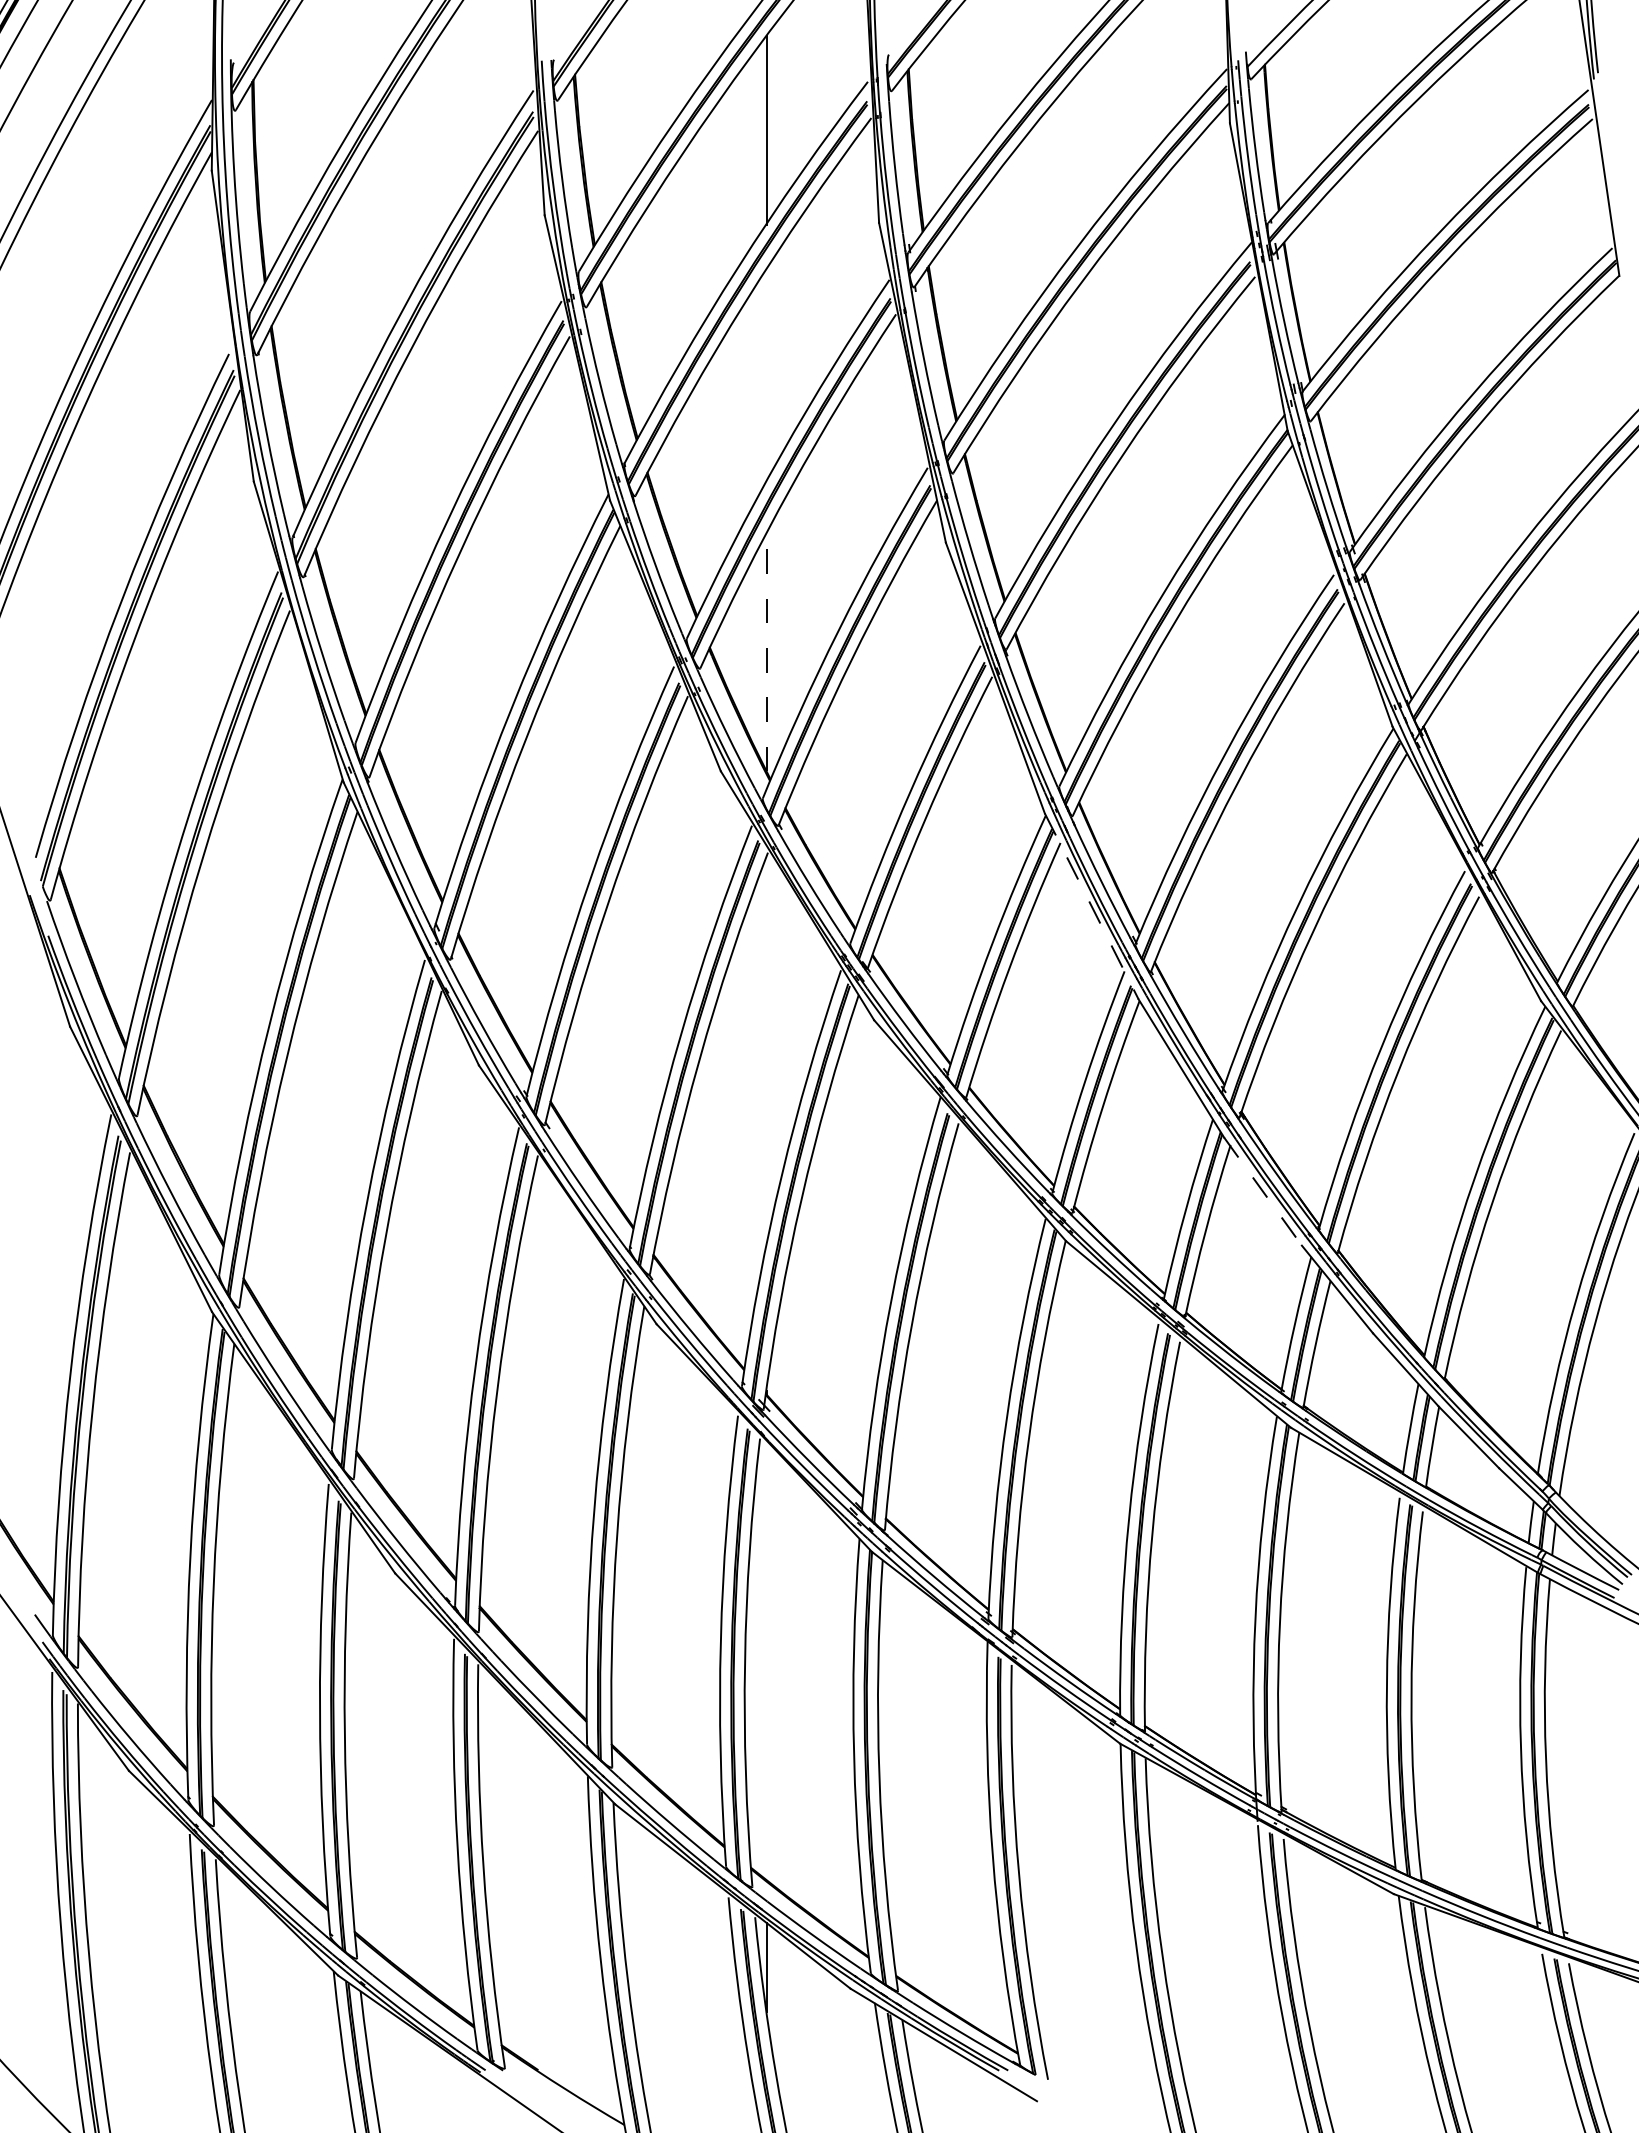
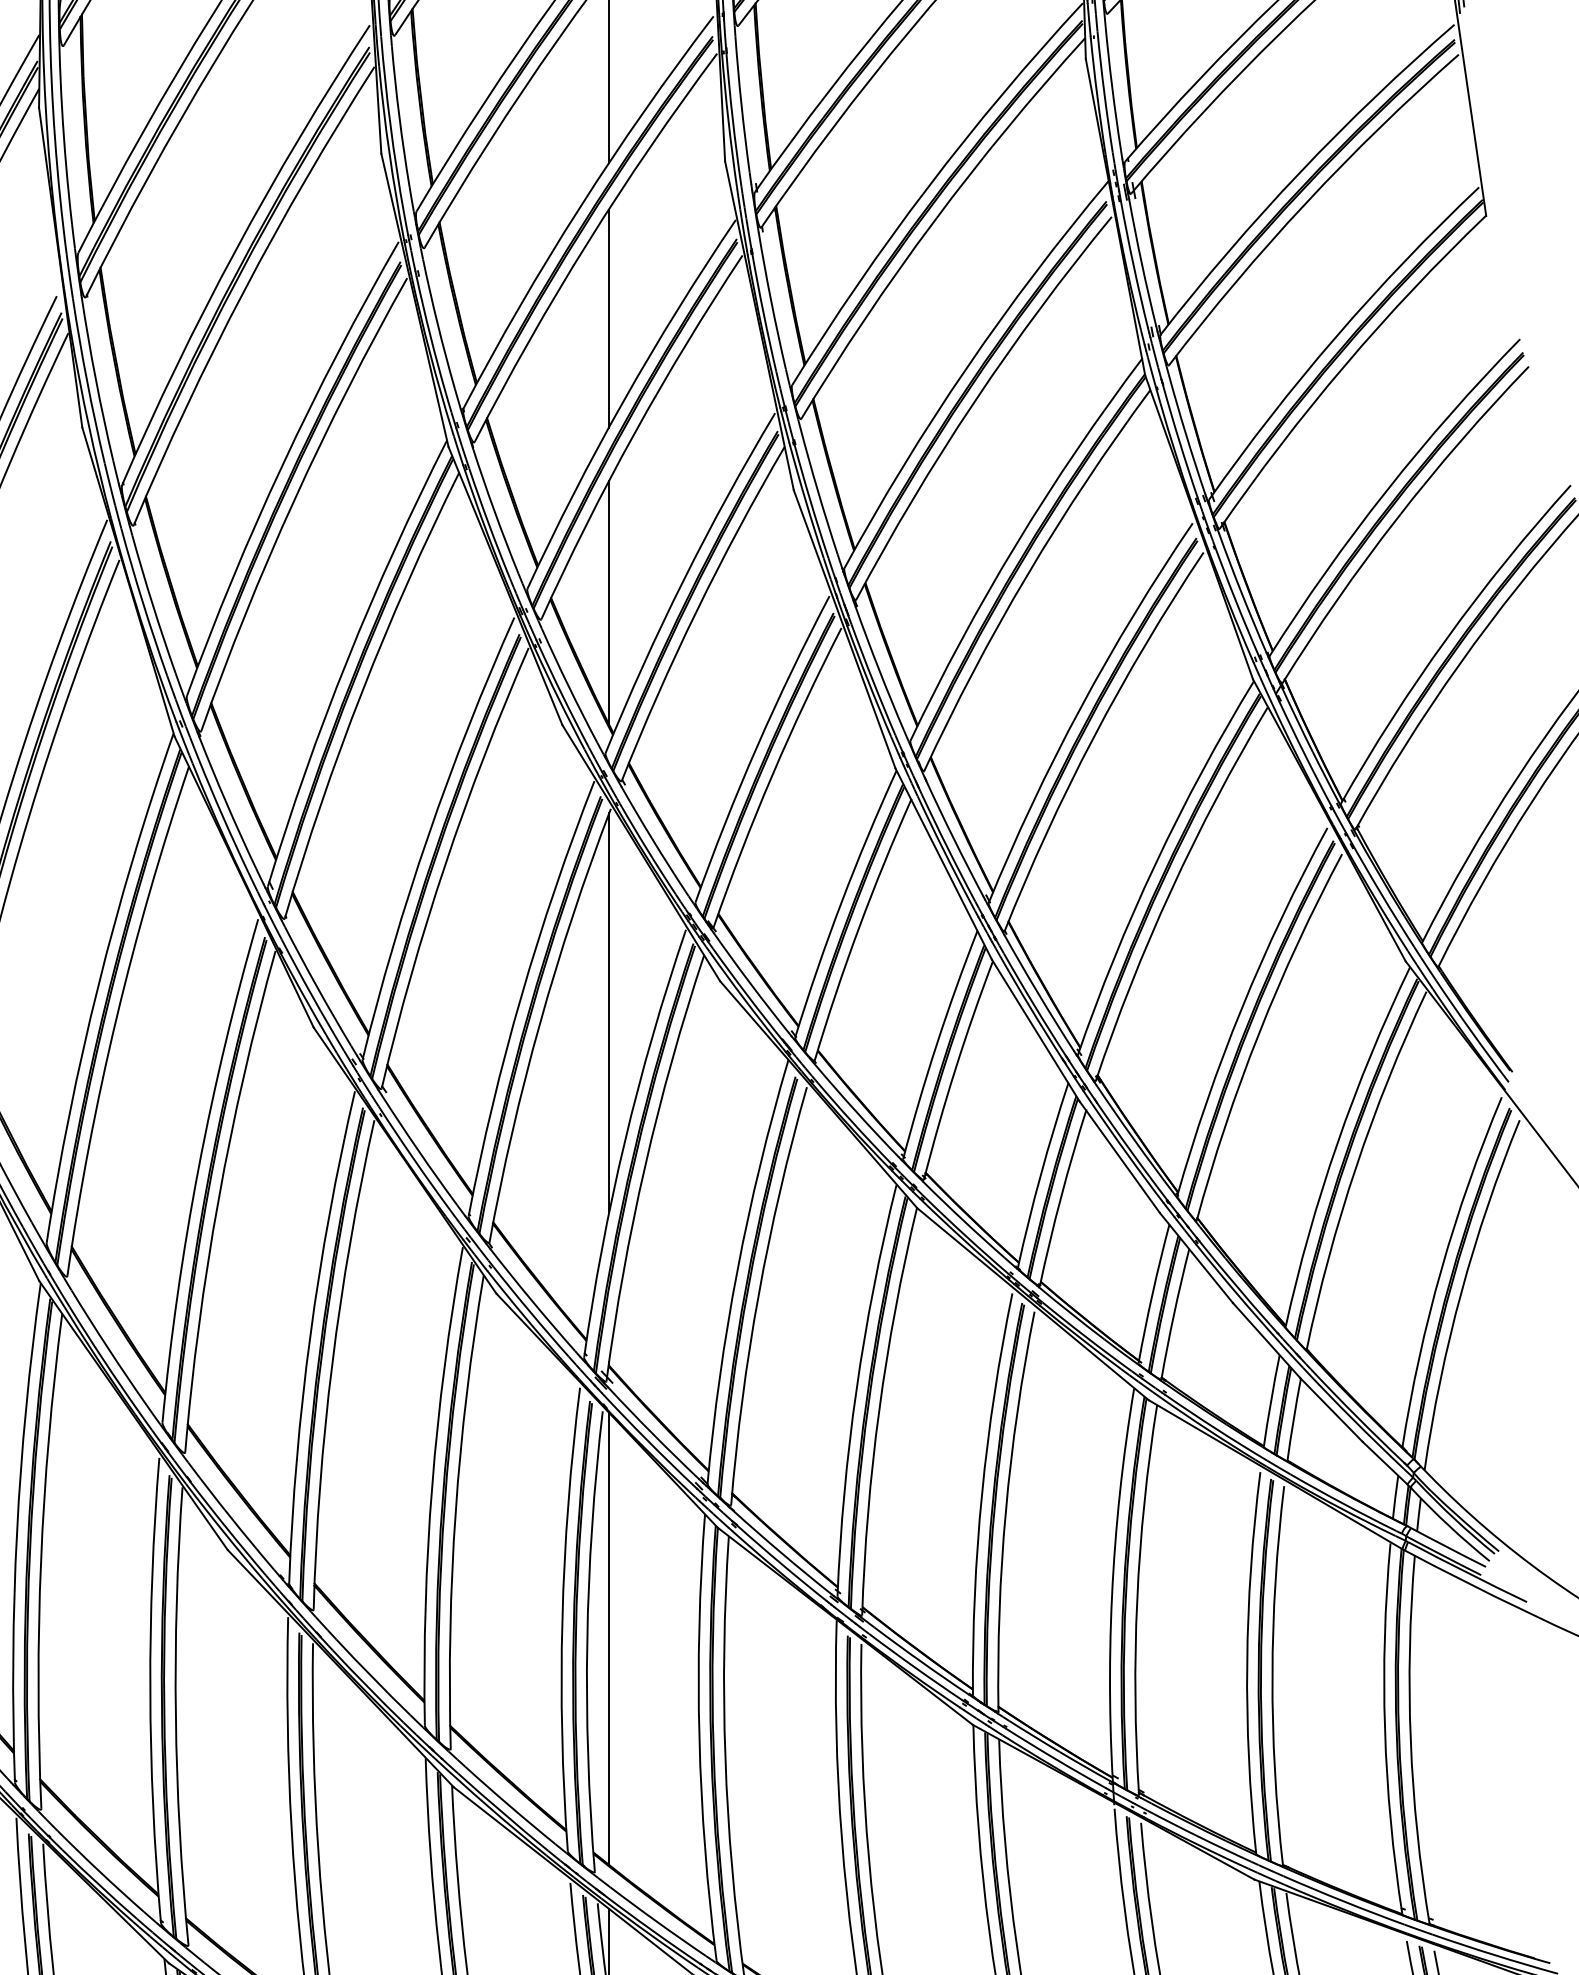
line: (766, 375) -> (609, 318), added
line: (766, 652) -> (609, 603), dashed -> solid
line: (1091, 906) -> (943, 864), dashed -> solid
line: (766, 1050) -> (609, 1012), added
line: (1262, 1191) -> (1119, 1157), dashed -> solid
line: (766, 1660) -> (609, 1639), added

